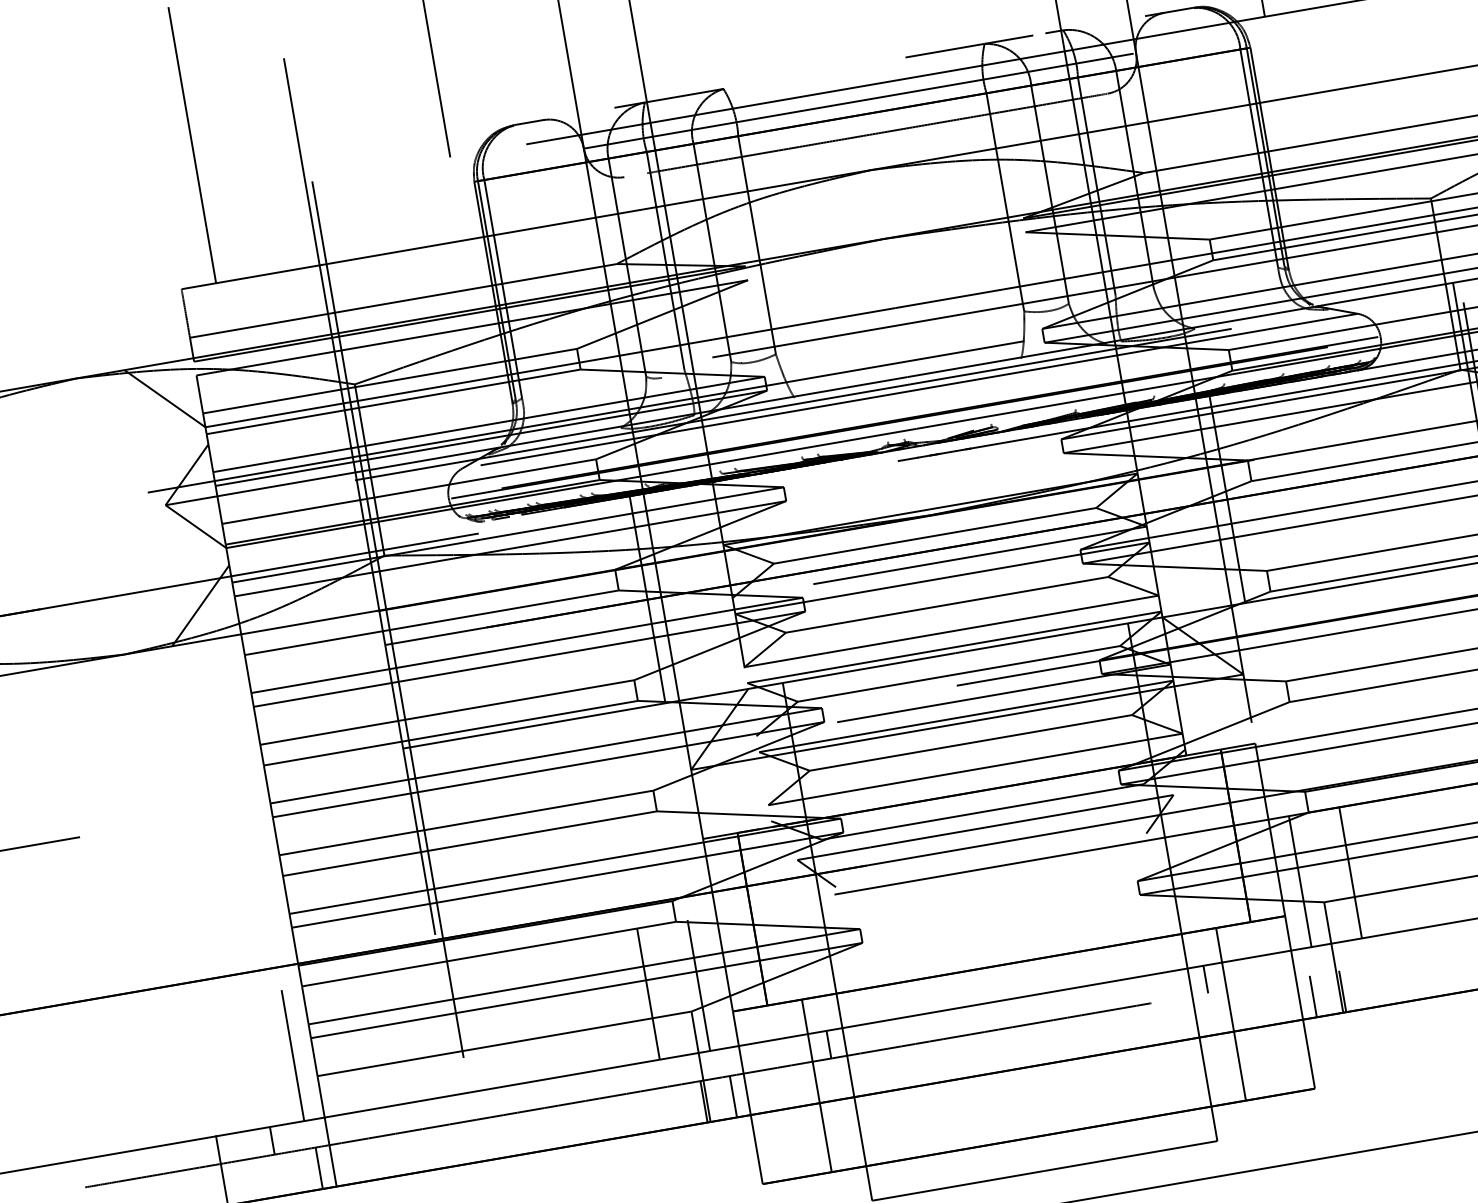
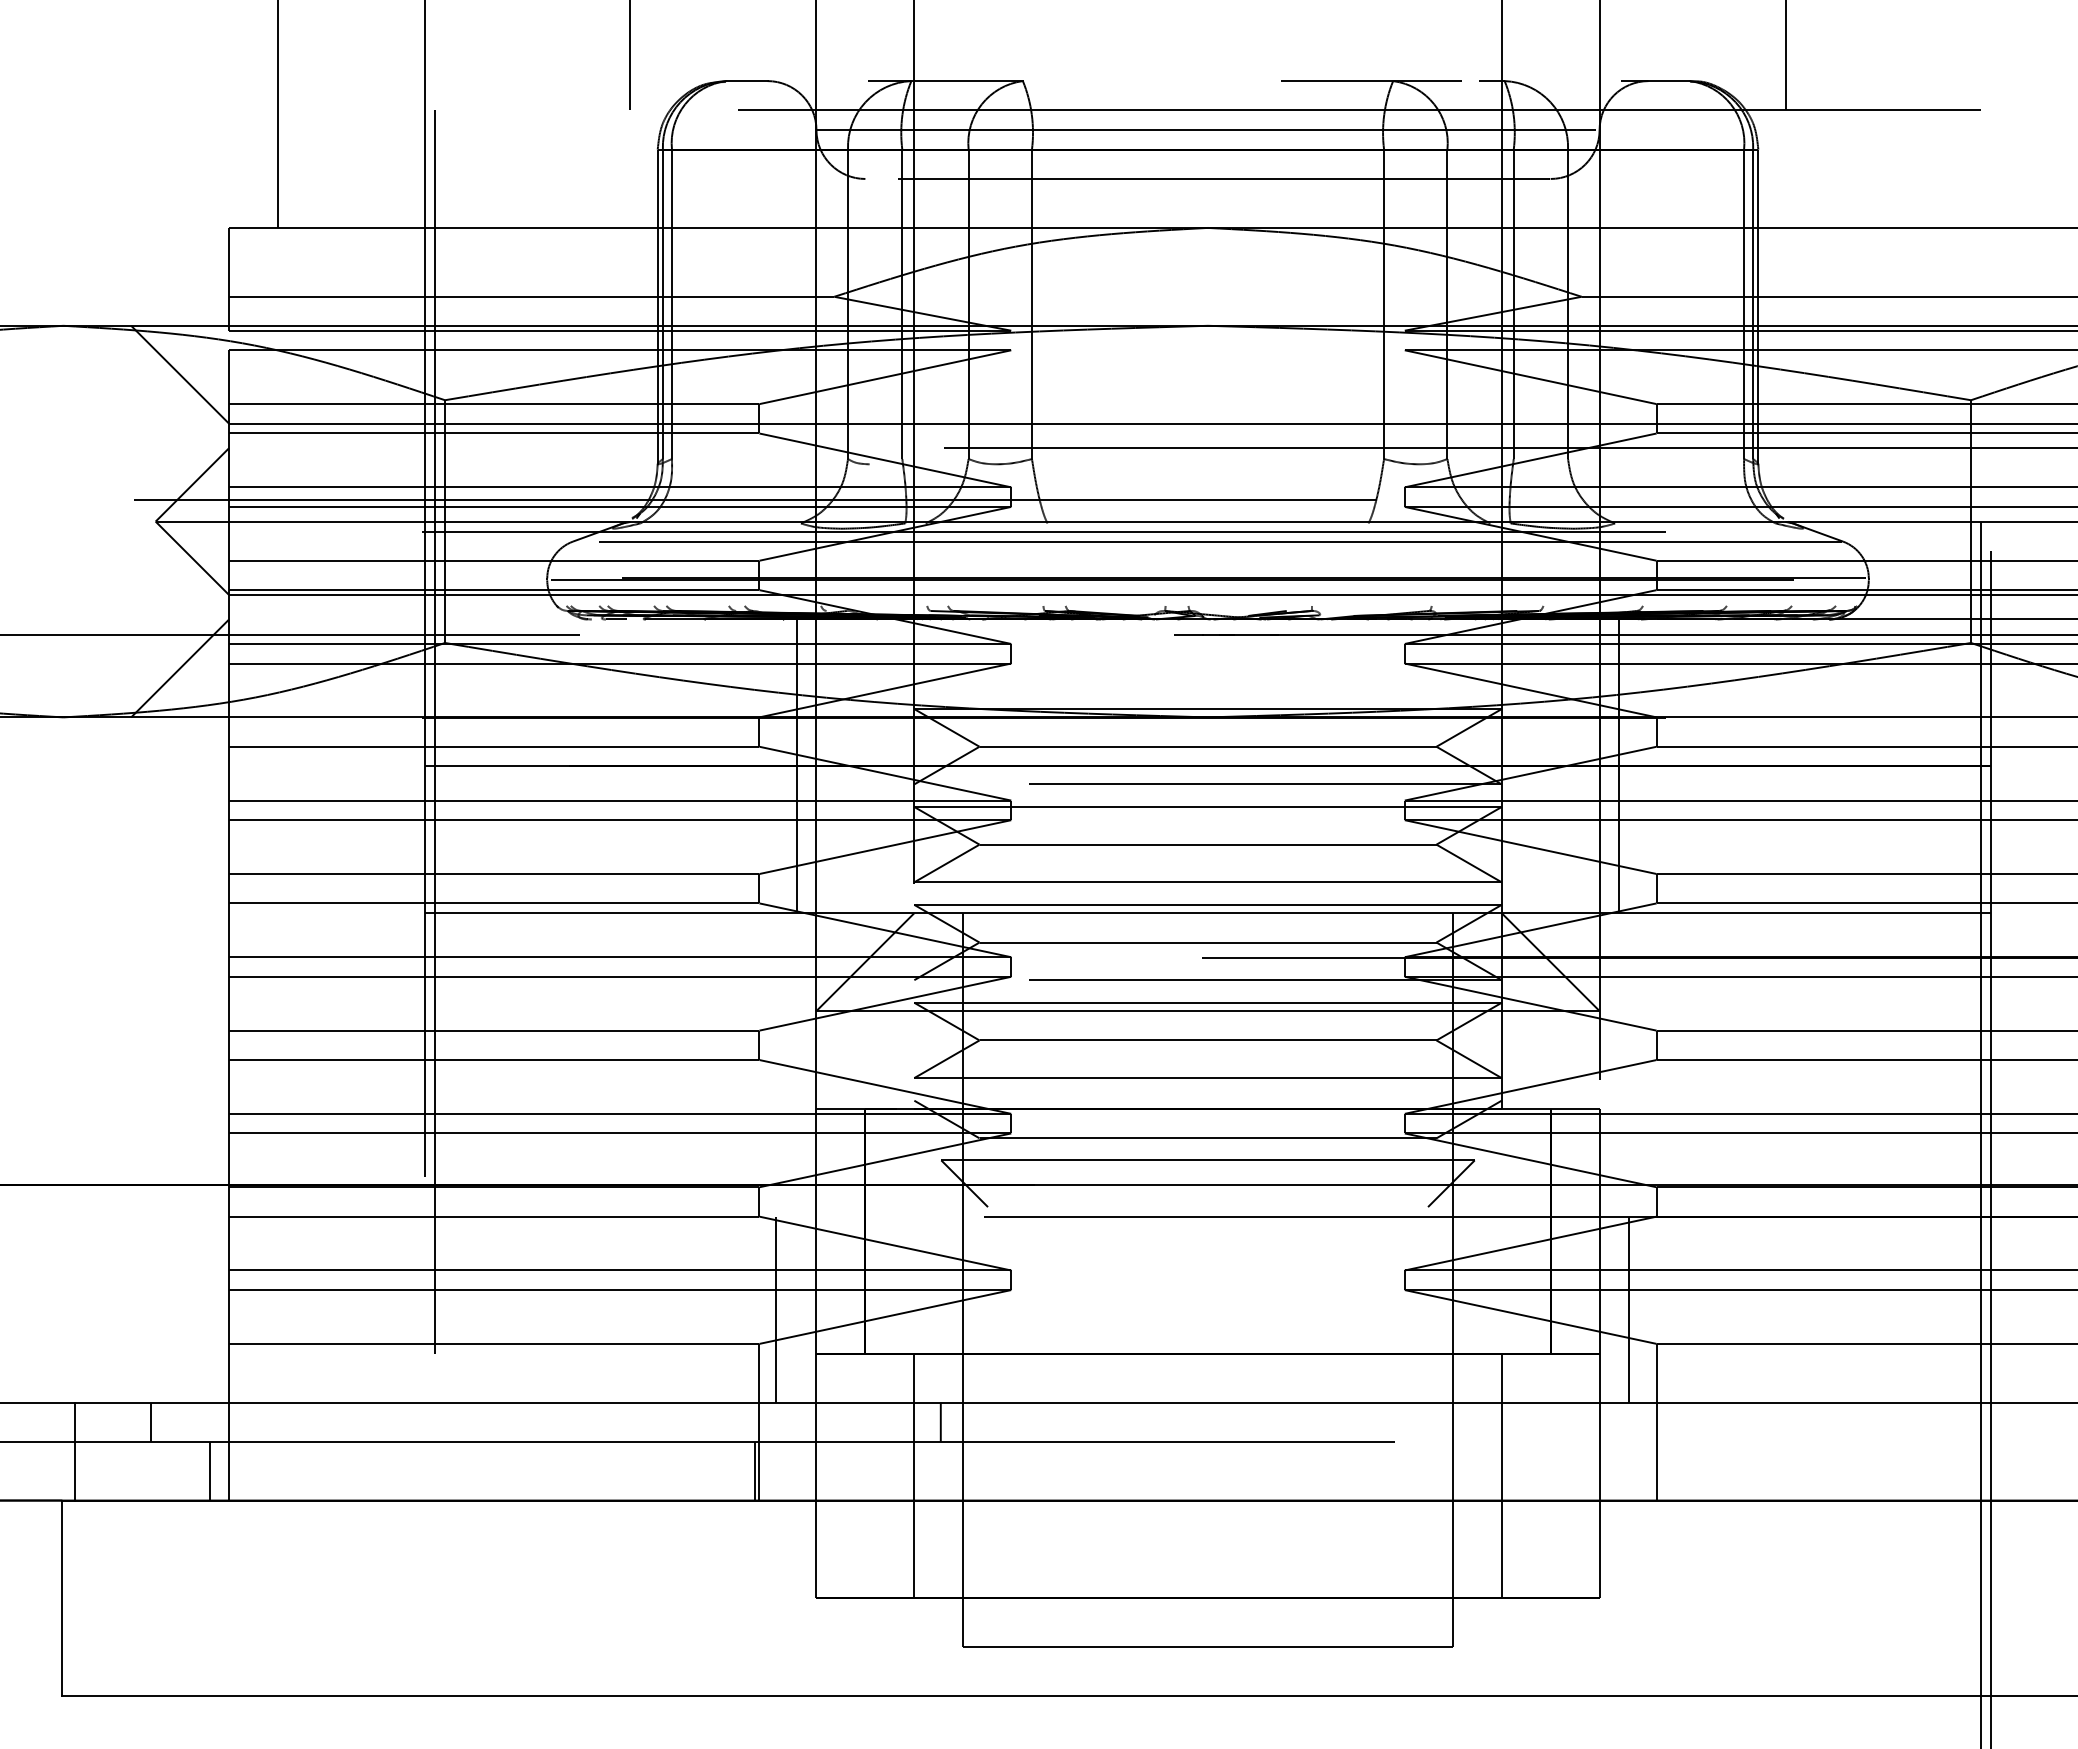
line: (1350, 872) -> (1700, 1309), removed
line: (1205, 979) -> (1475, 1421), removed
line: (1342, 991) -> (1660, 1470), removed
line: (648, 993) -> (704, 1309), removed
line: (1313, 996) -> (1619, 1470), removed
line: (293, 1055) -> (200, 1309), removed
line: (733, 1096) -> (796, 1470), removed

